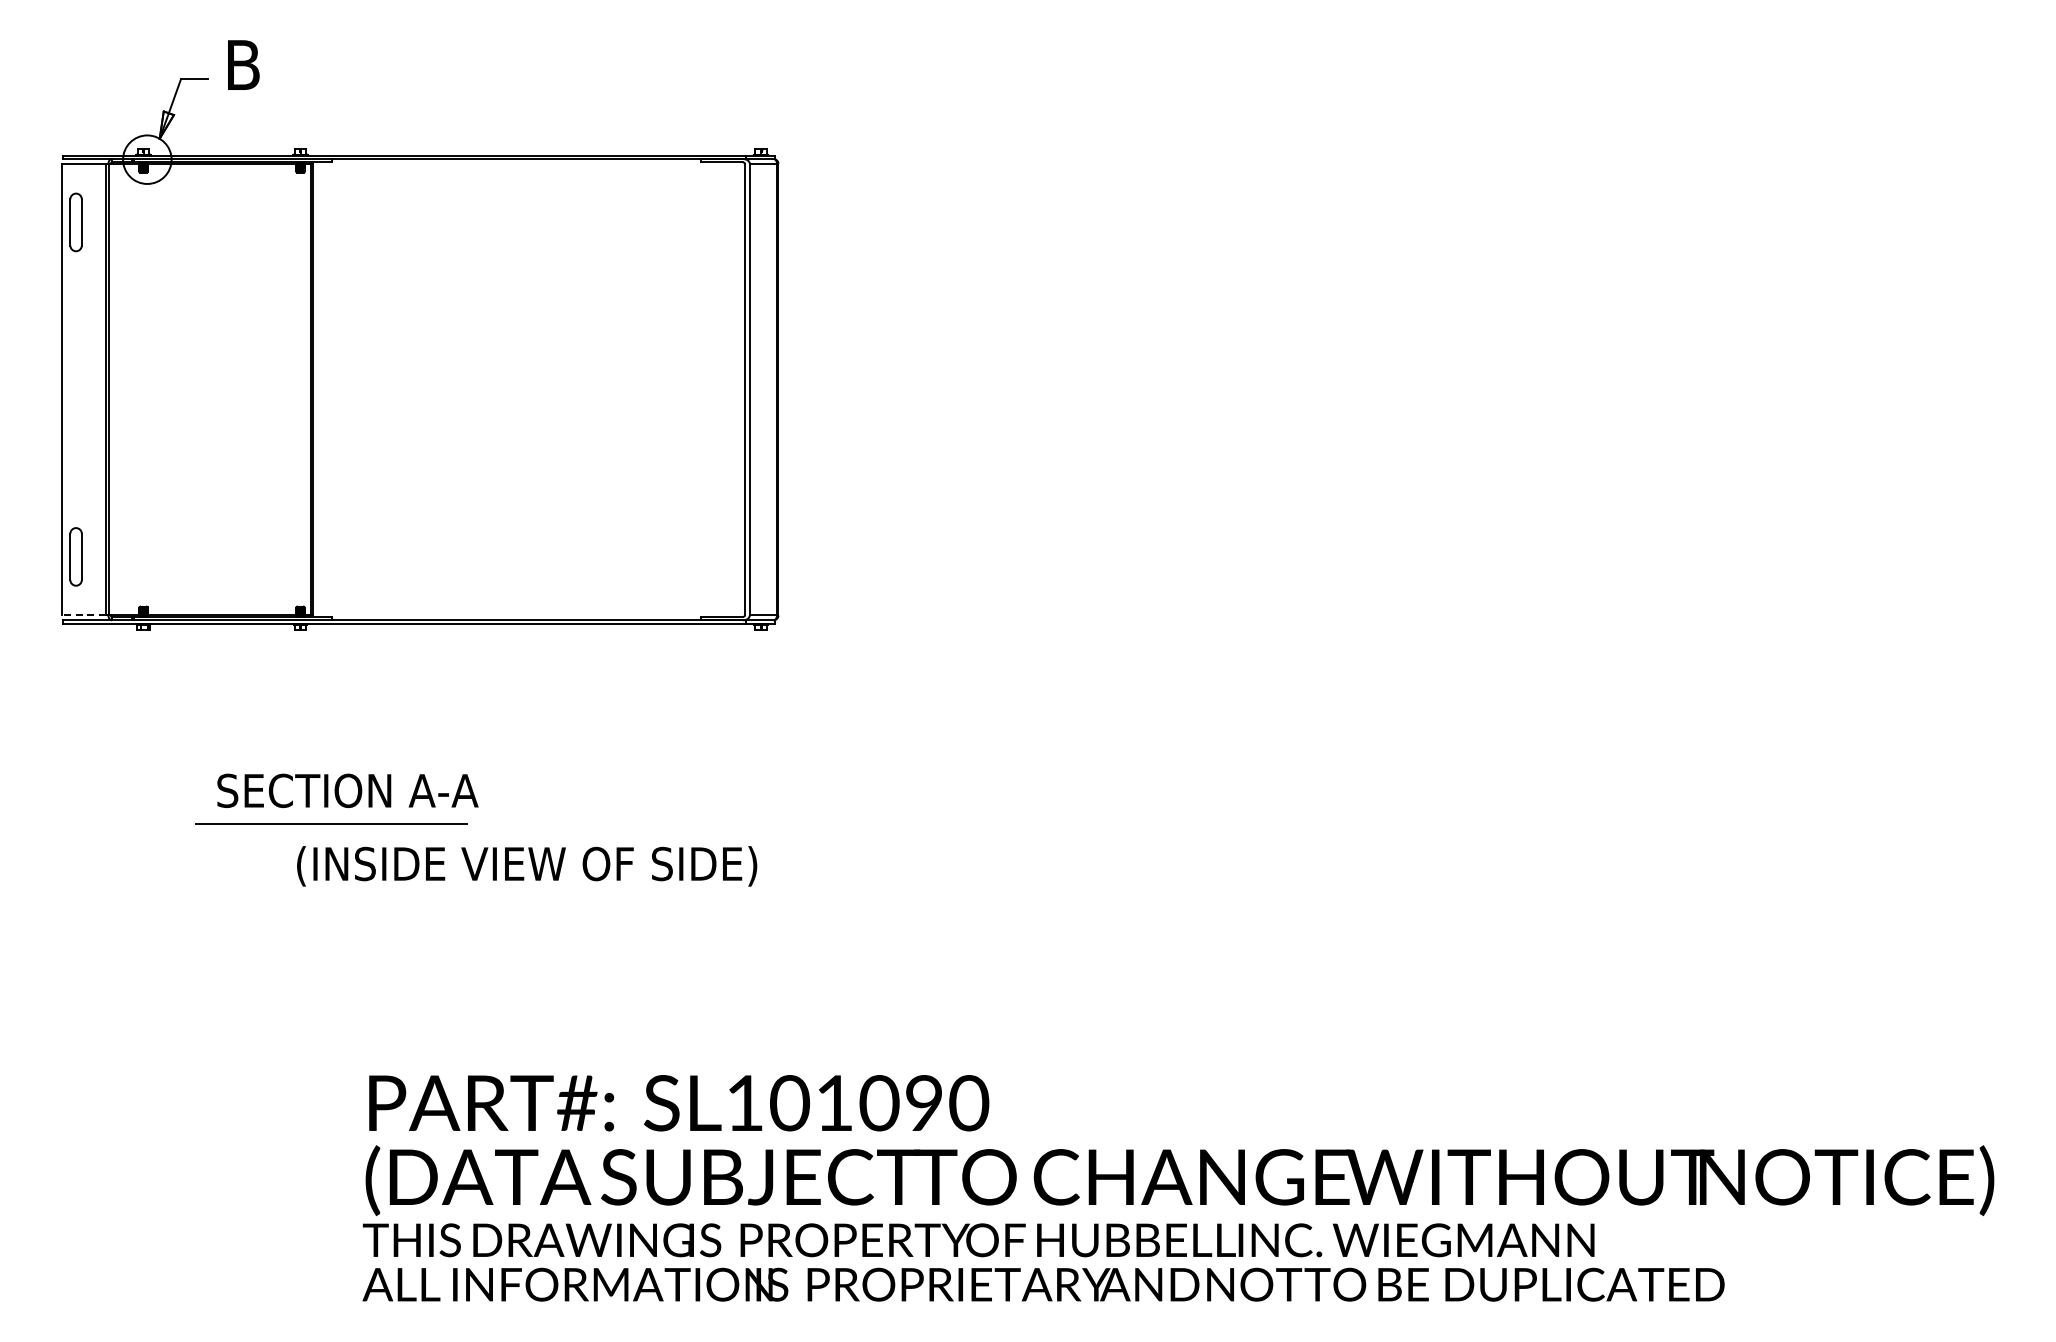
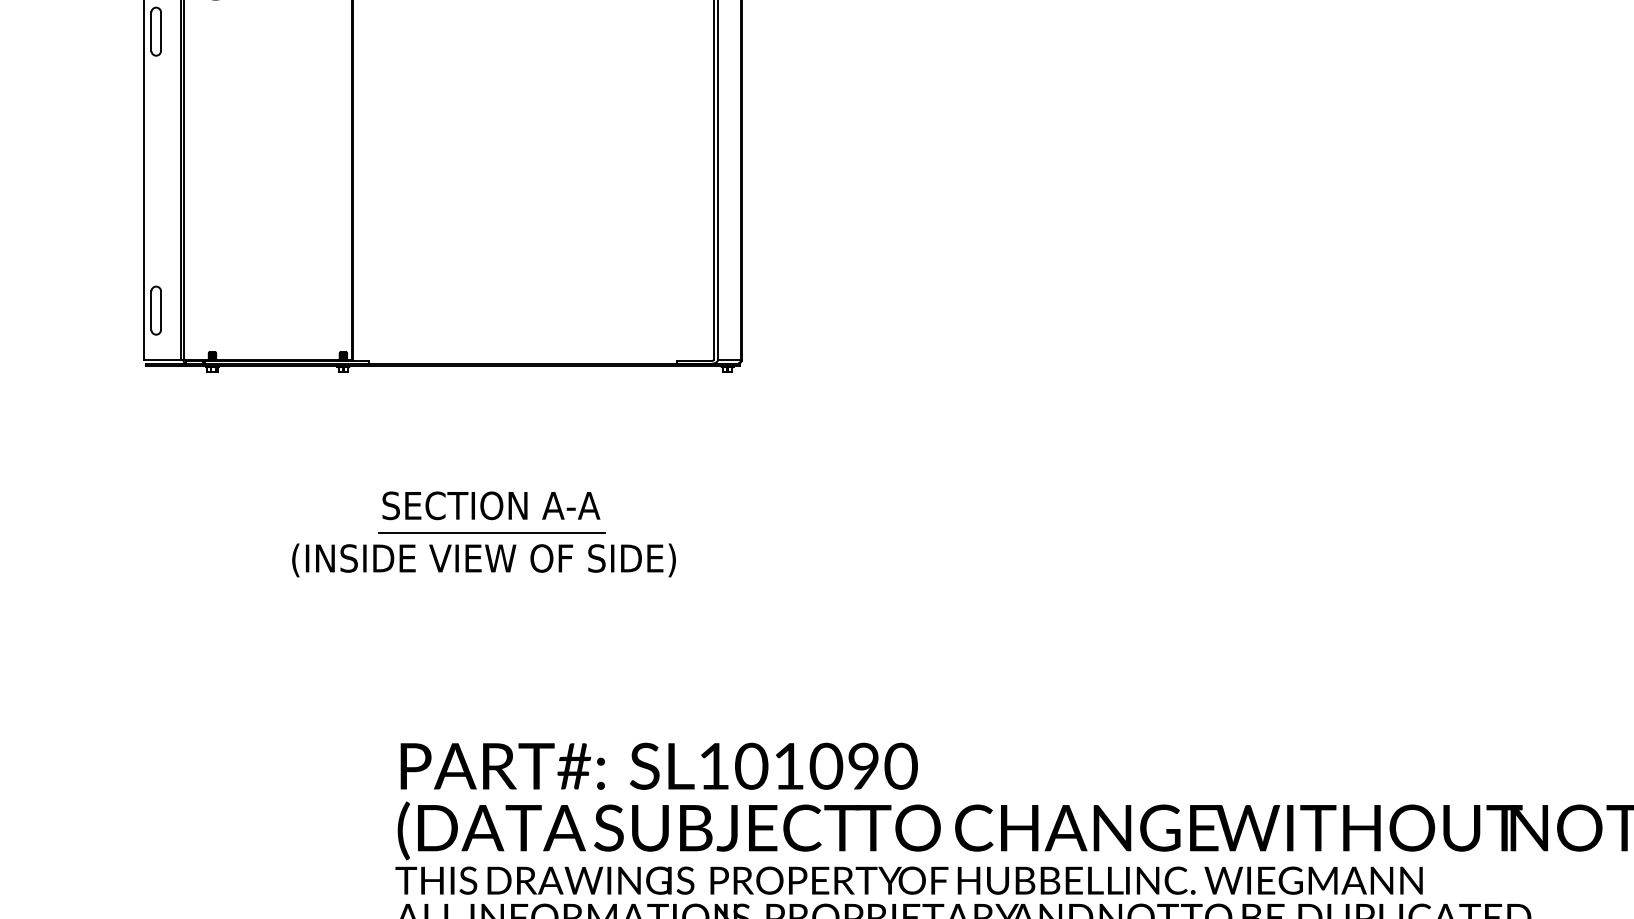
line: (83, 615) -> (162, 359), dashed -> solid
text: (347, 790) -> (491, 505), moved
line: (331, 823) -> (491, 533), moved
text: (527, 866) -> (484, 560), moved

